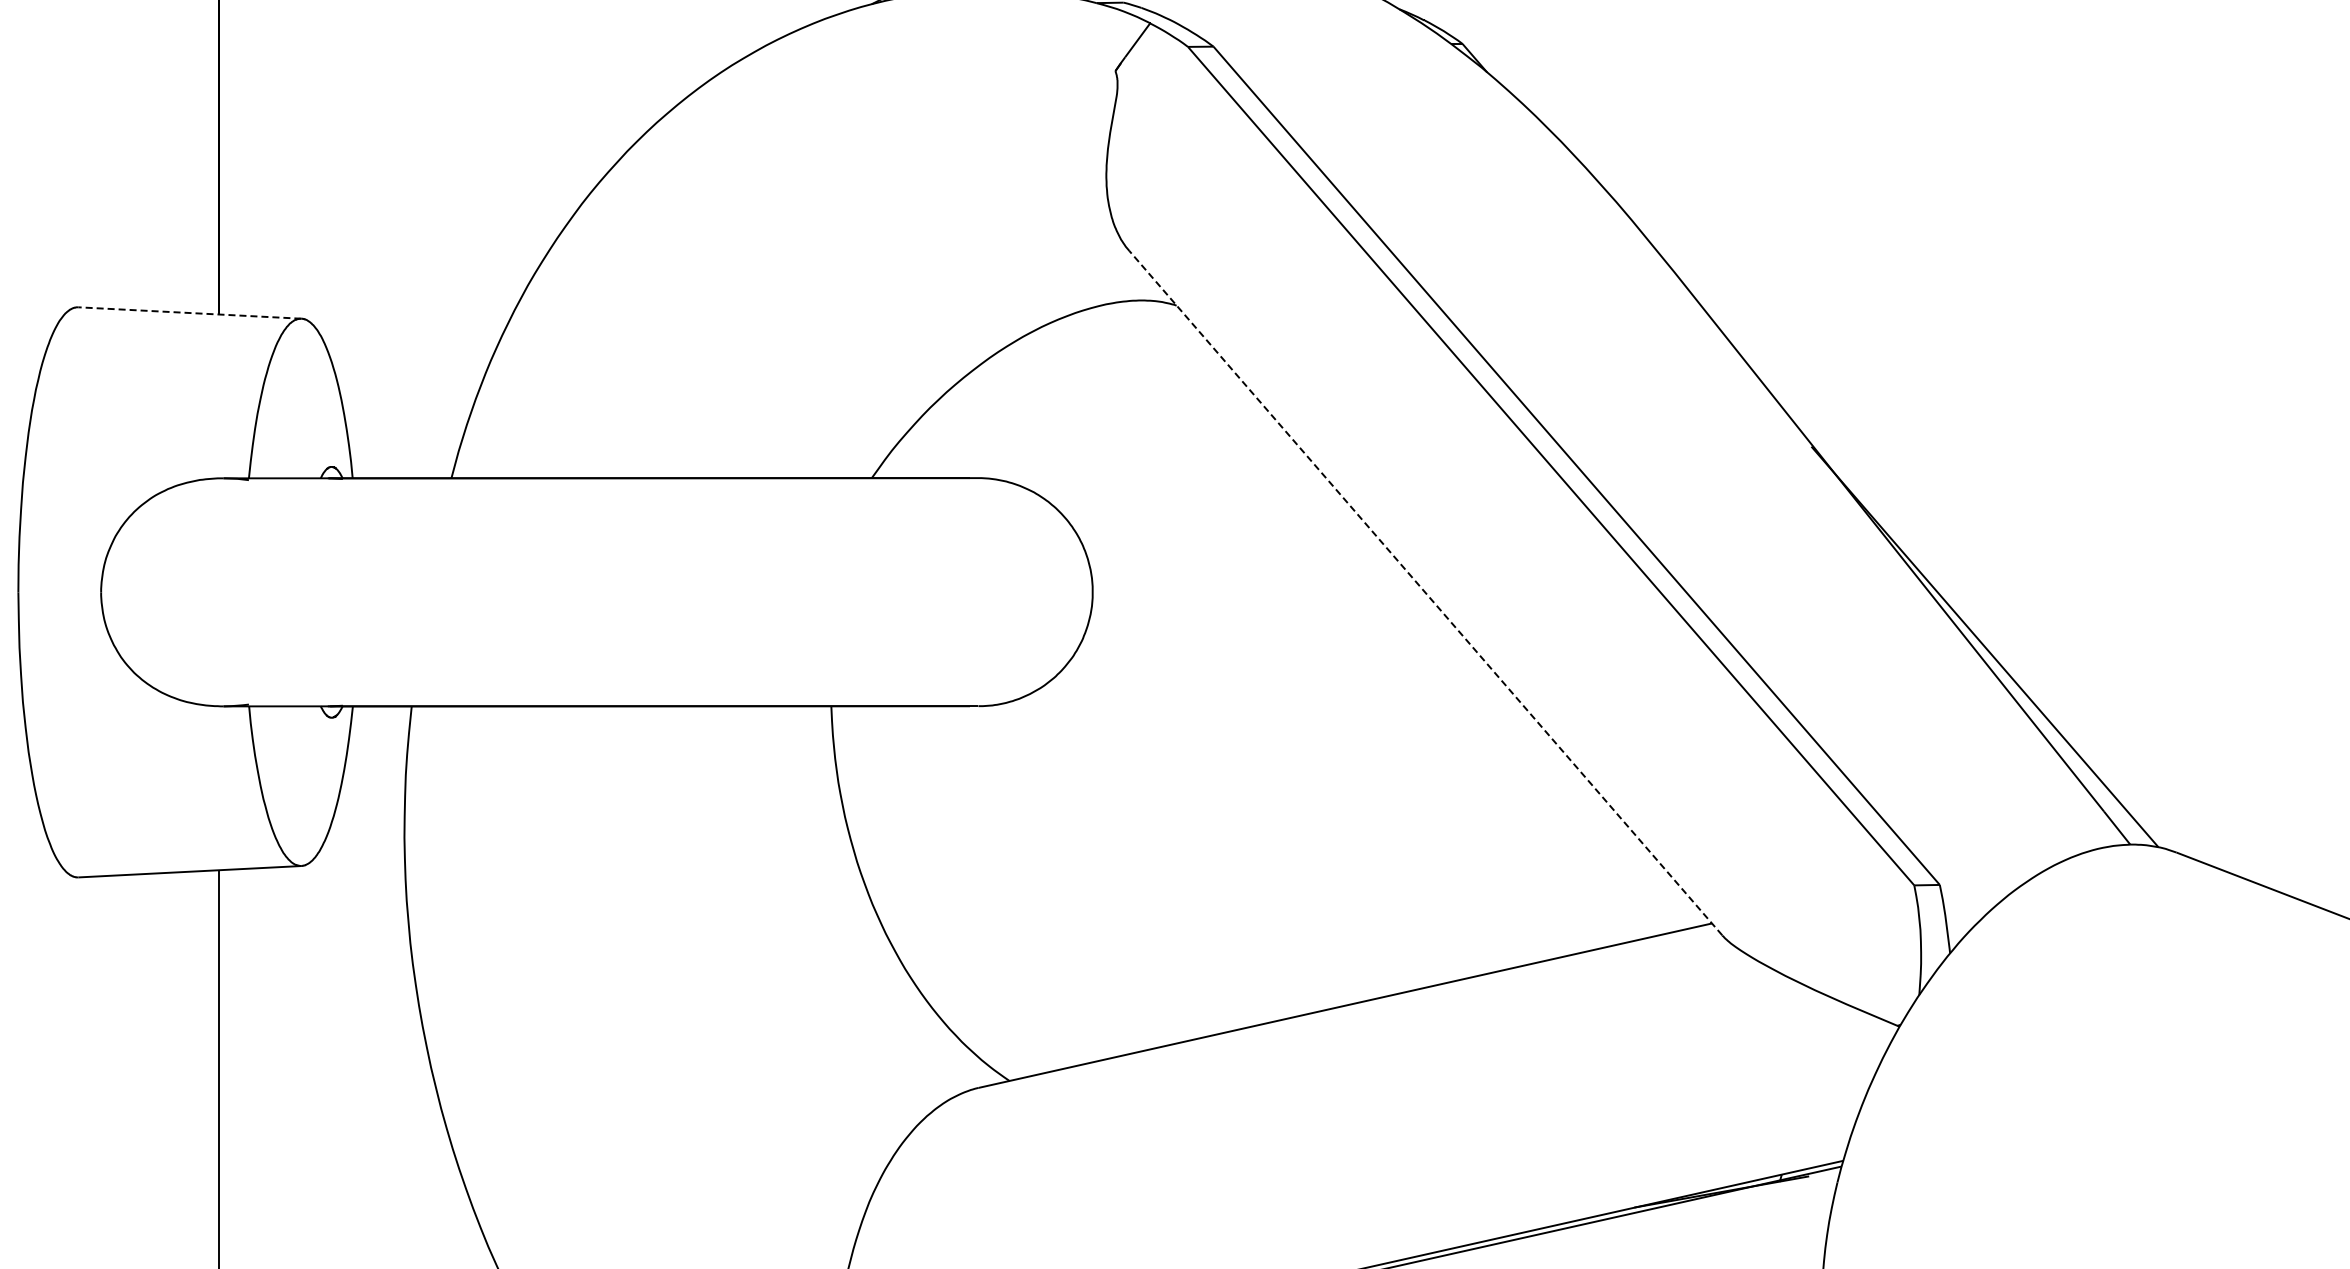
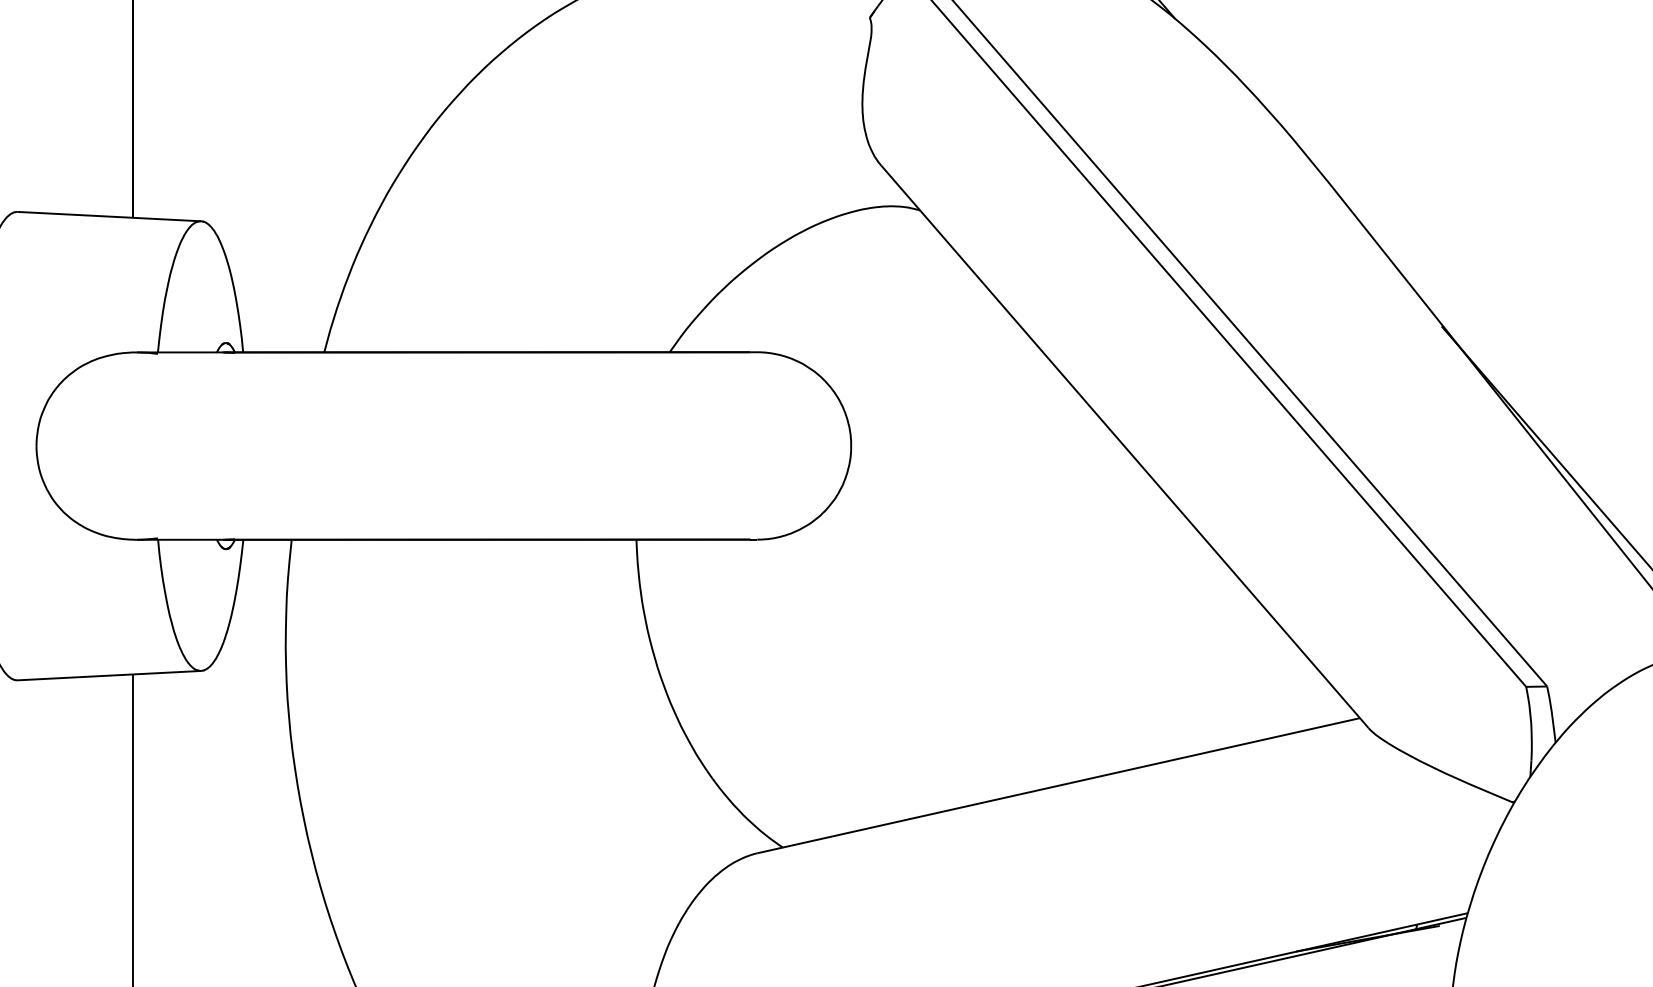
line: (189, 313) -> (109, 217), dashed -> solid
line: (1425, 593) -> (1124, 447), dashed -> solid

